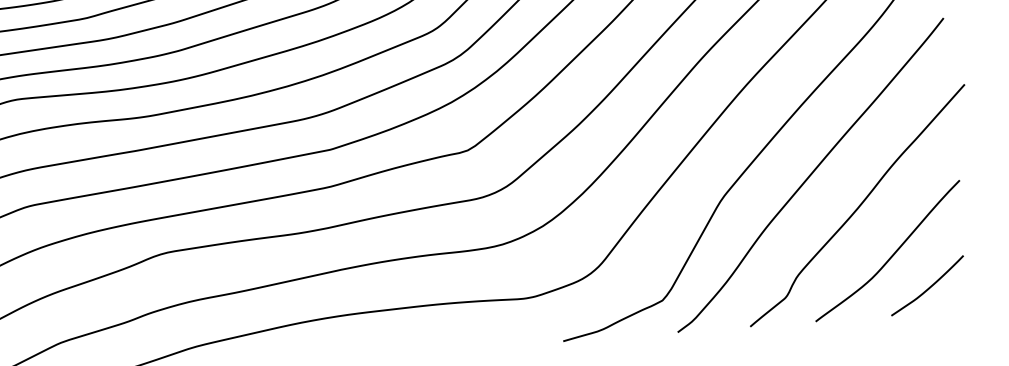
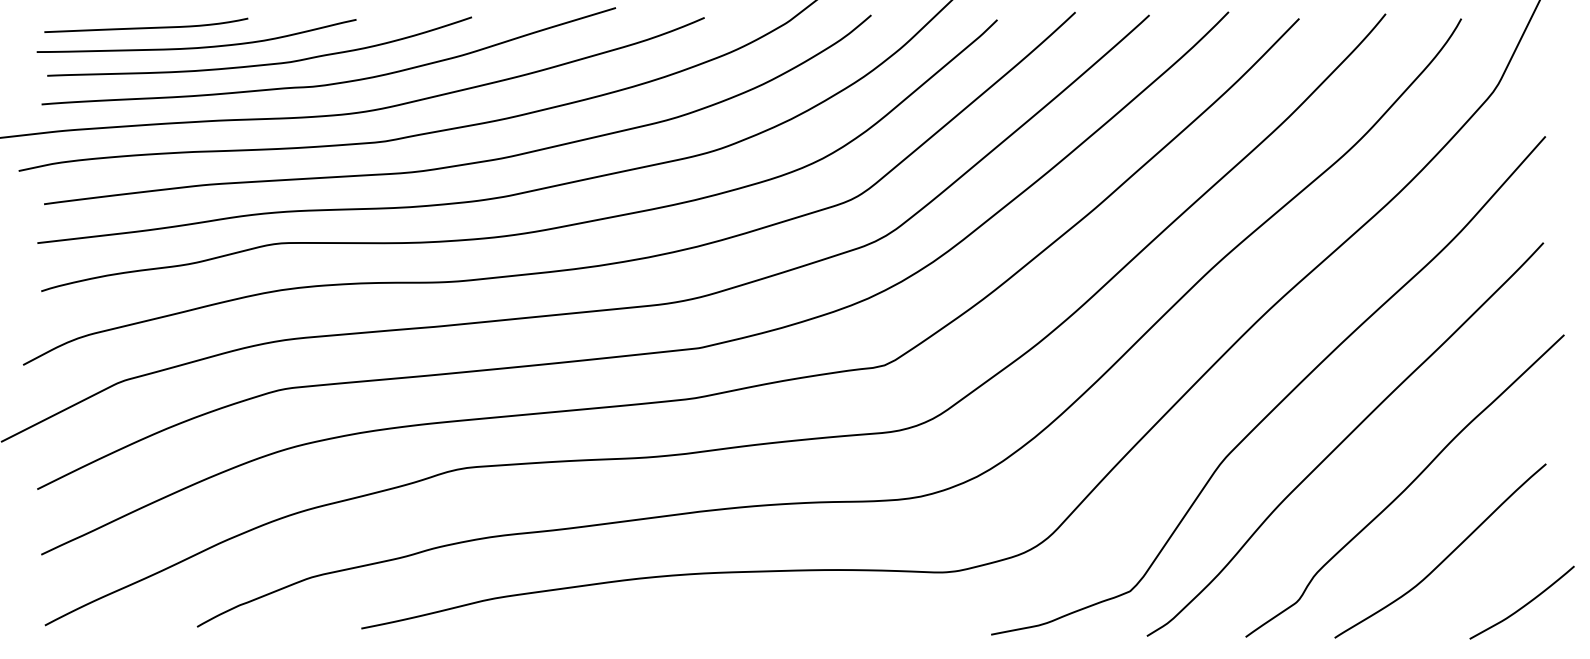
curve: (929, 286) -> (1524, 604), moved

